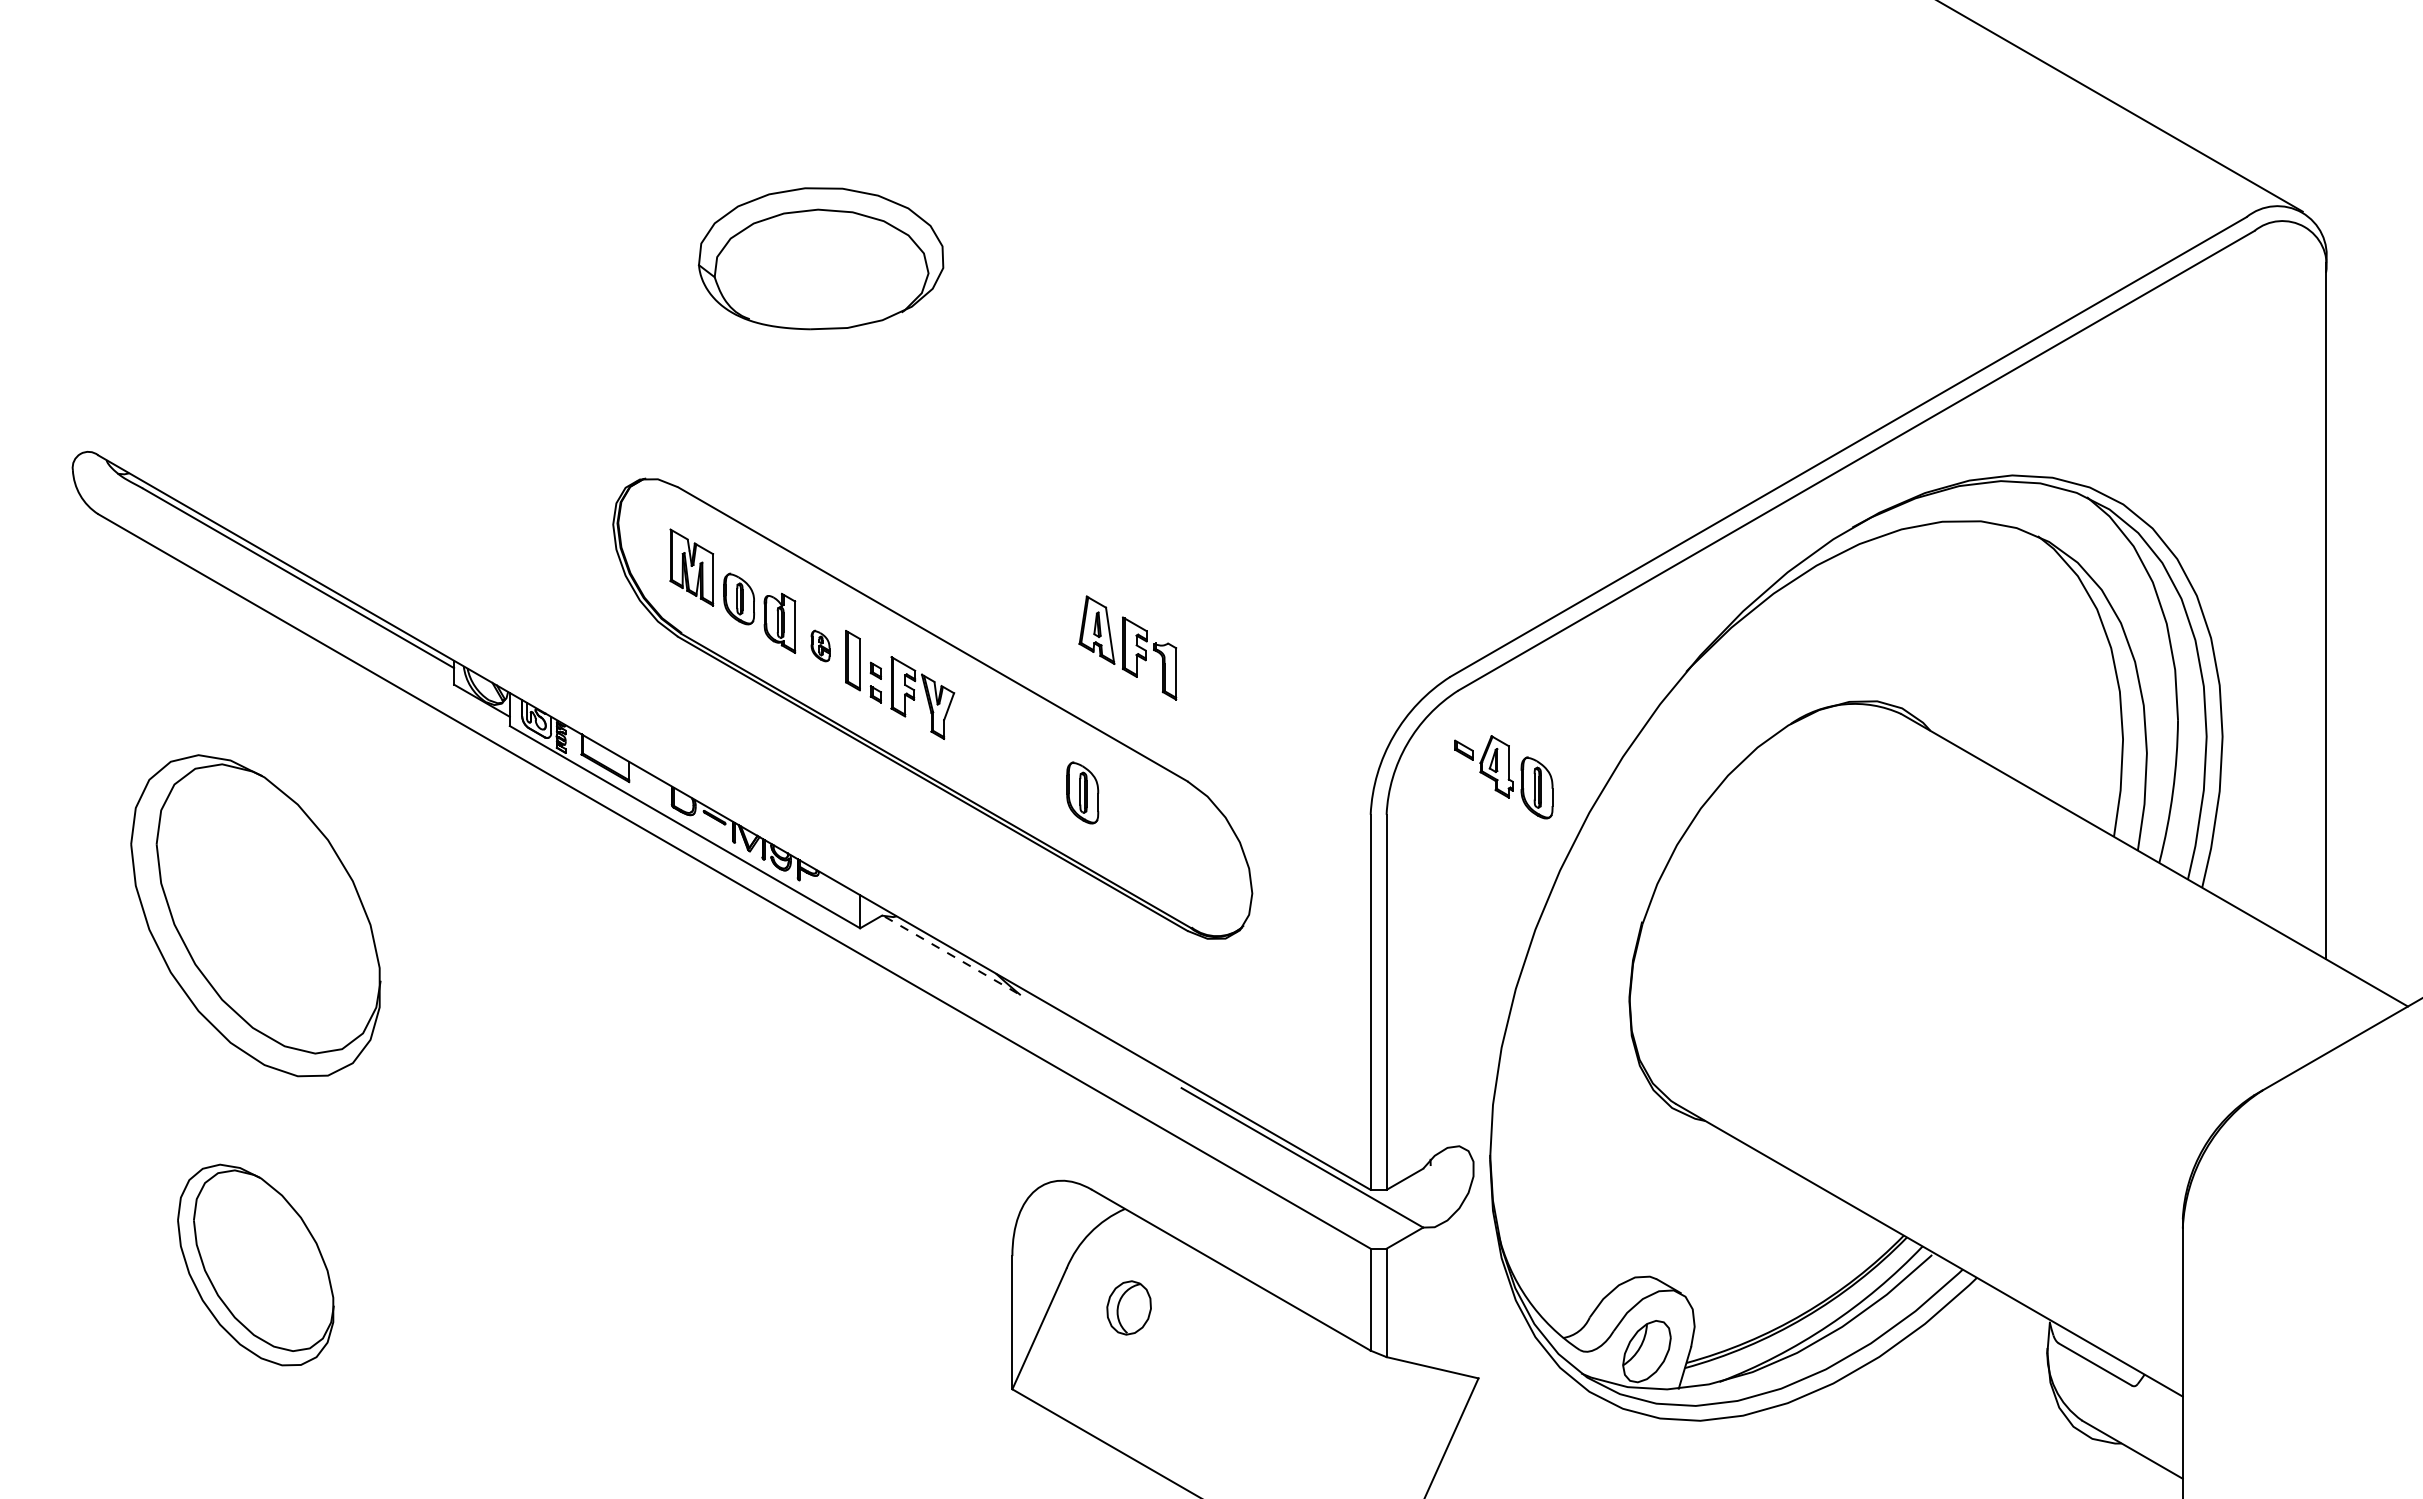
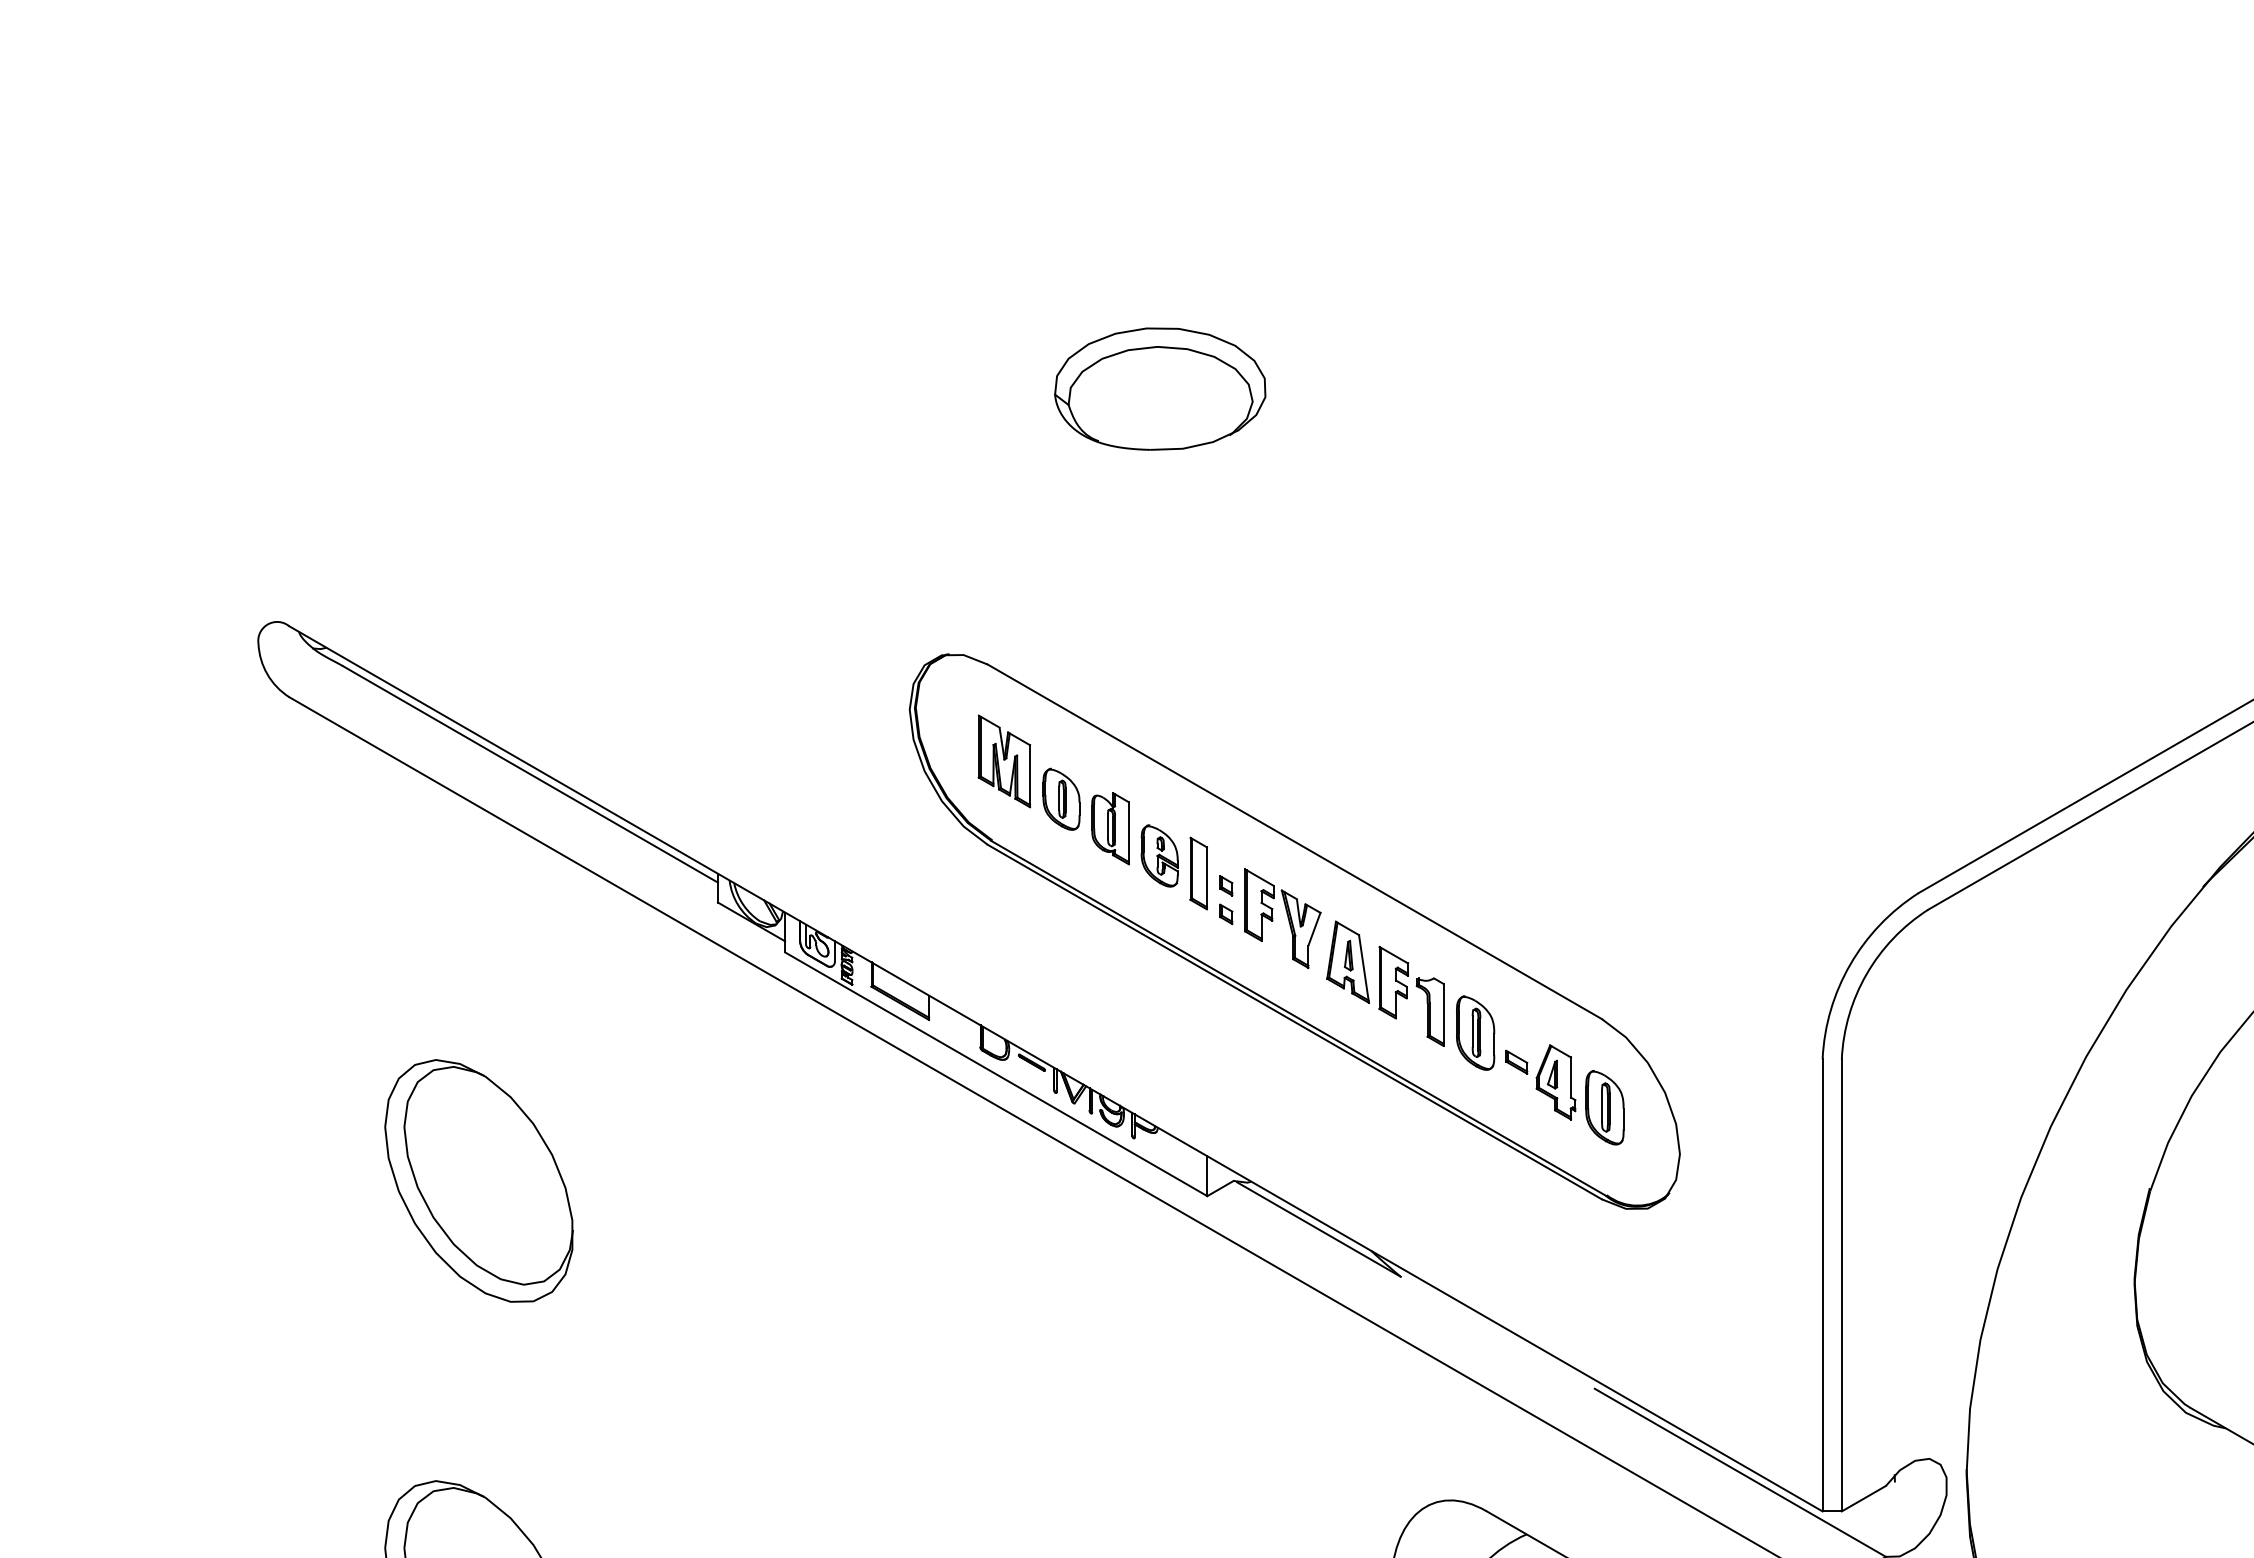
part: (820, 258) -> (1159, 388), size x0.71
part: (820, 645) -> (1159, 855), size x1.67
part: (1127, 647) -> (1384, 983), moved
part: (1503, 777) -> (1564, 1095), moved
part: (255, 915) -> (478, 1180), size x0.62
line: (953, 956) -> (1319, 1230), dashed -> solid

